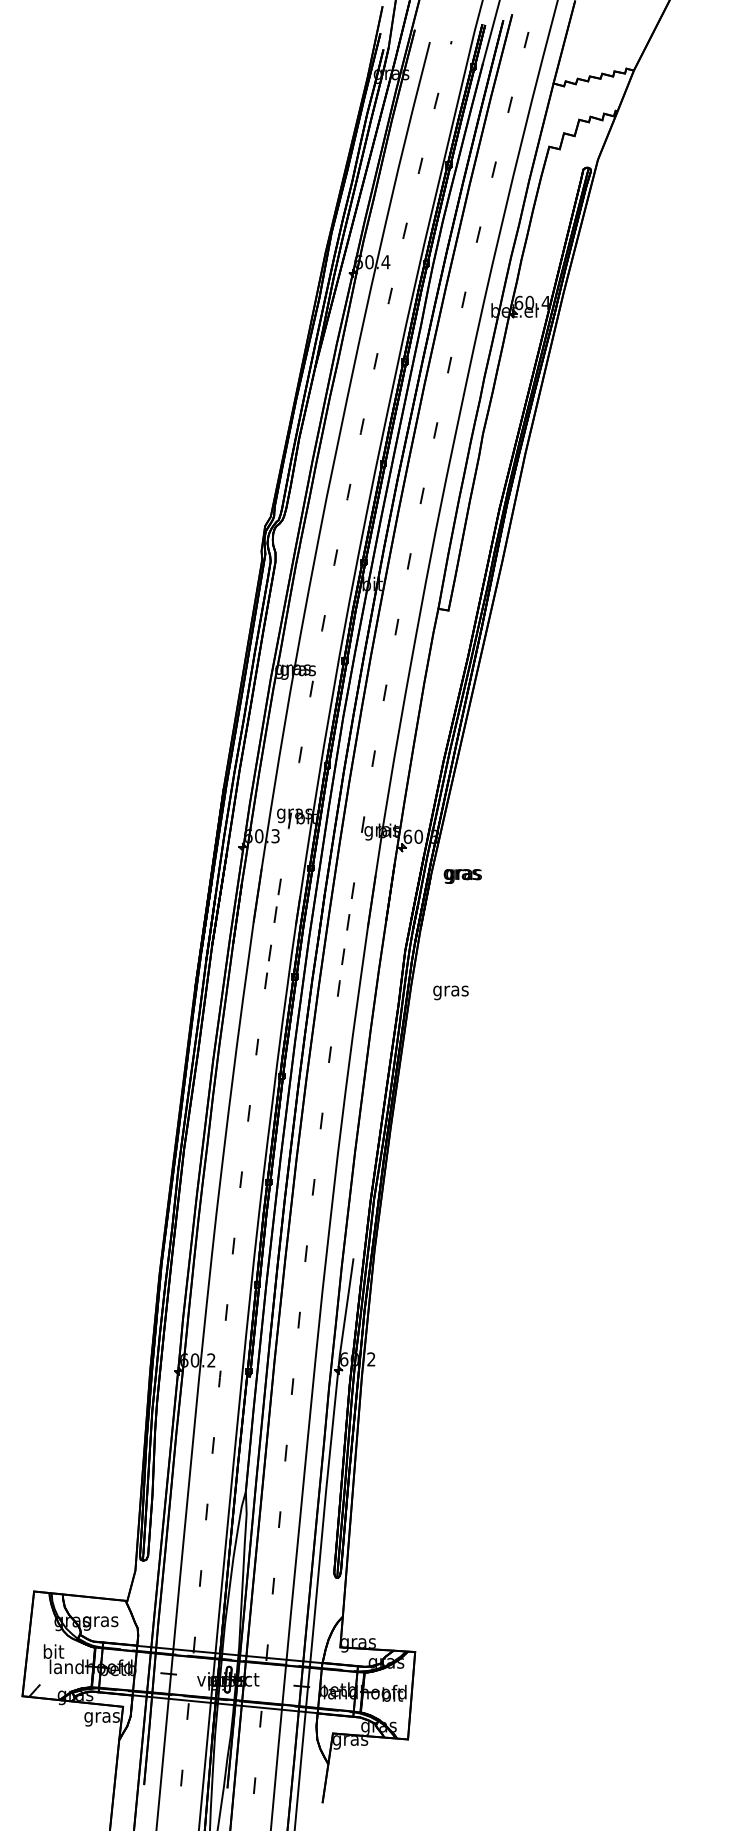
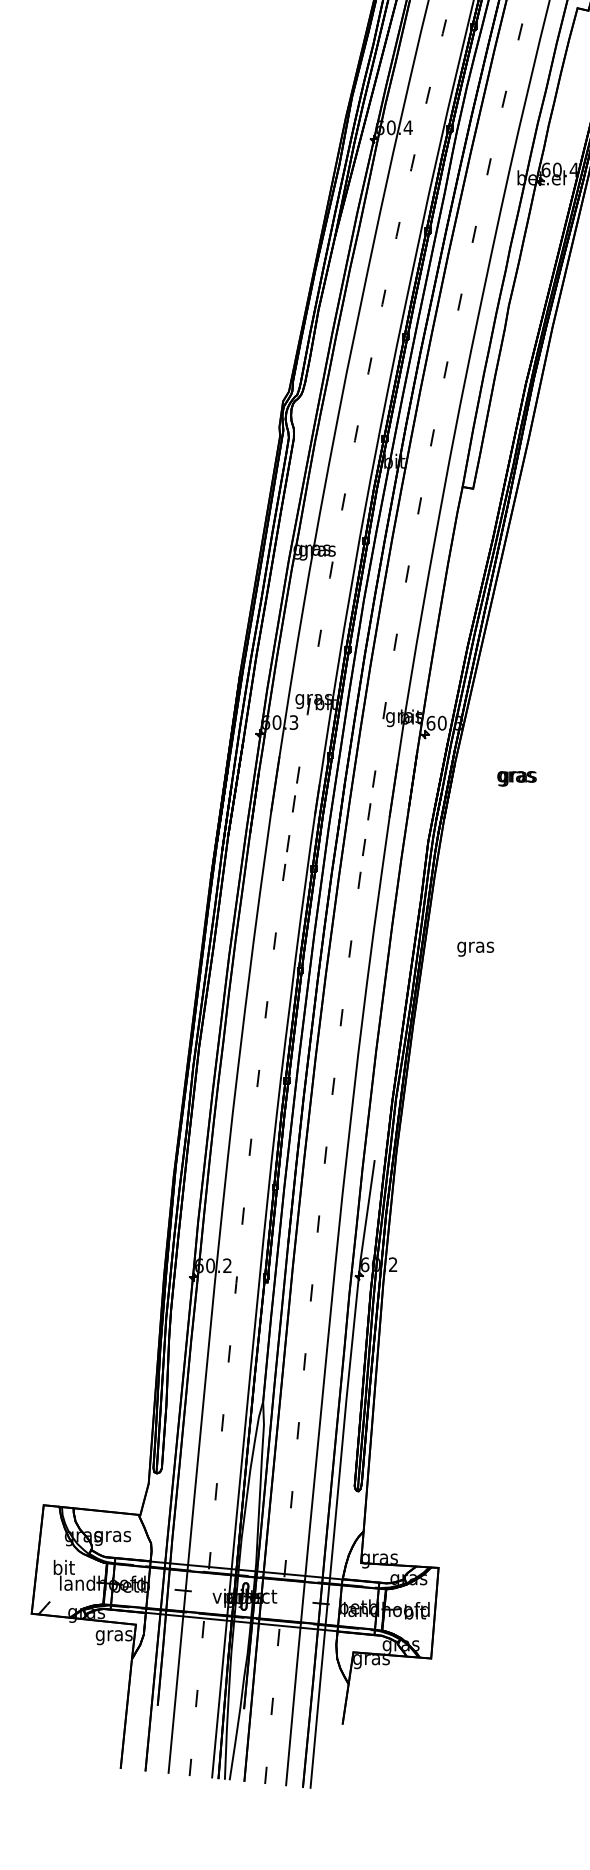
text: (462, 876) -> (516, 778), moved
text: (450, 992) -> (475, 948), moved

